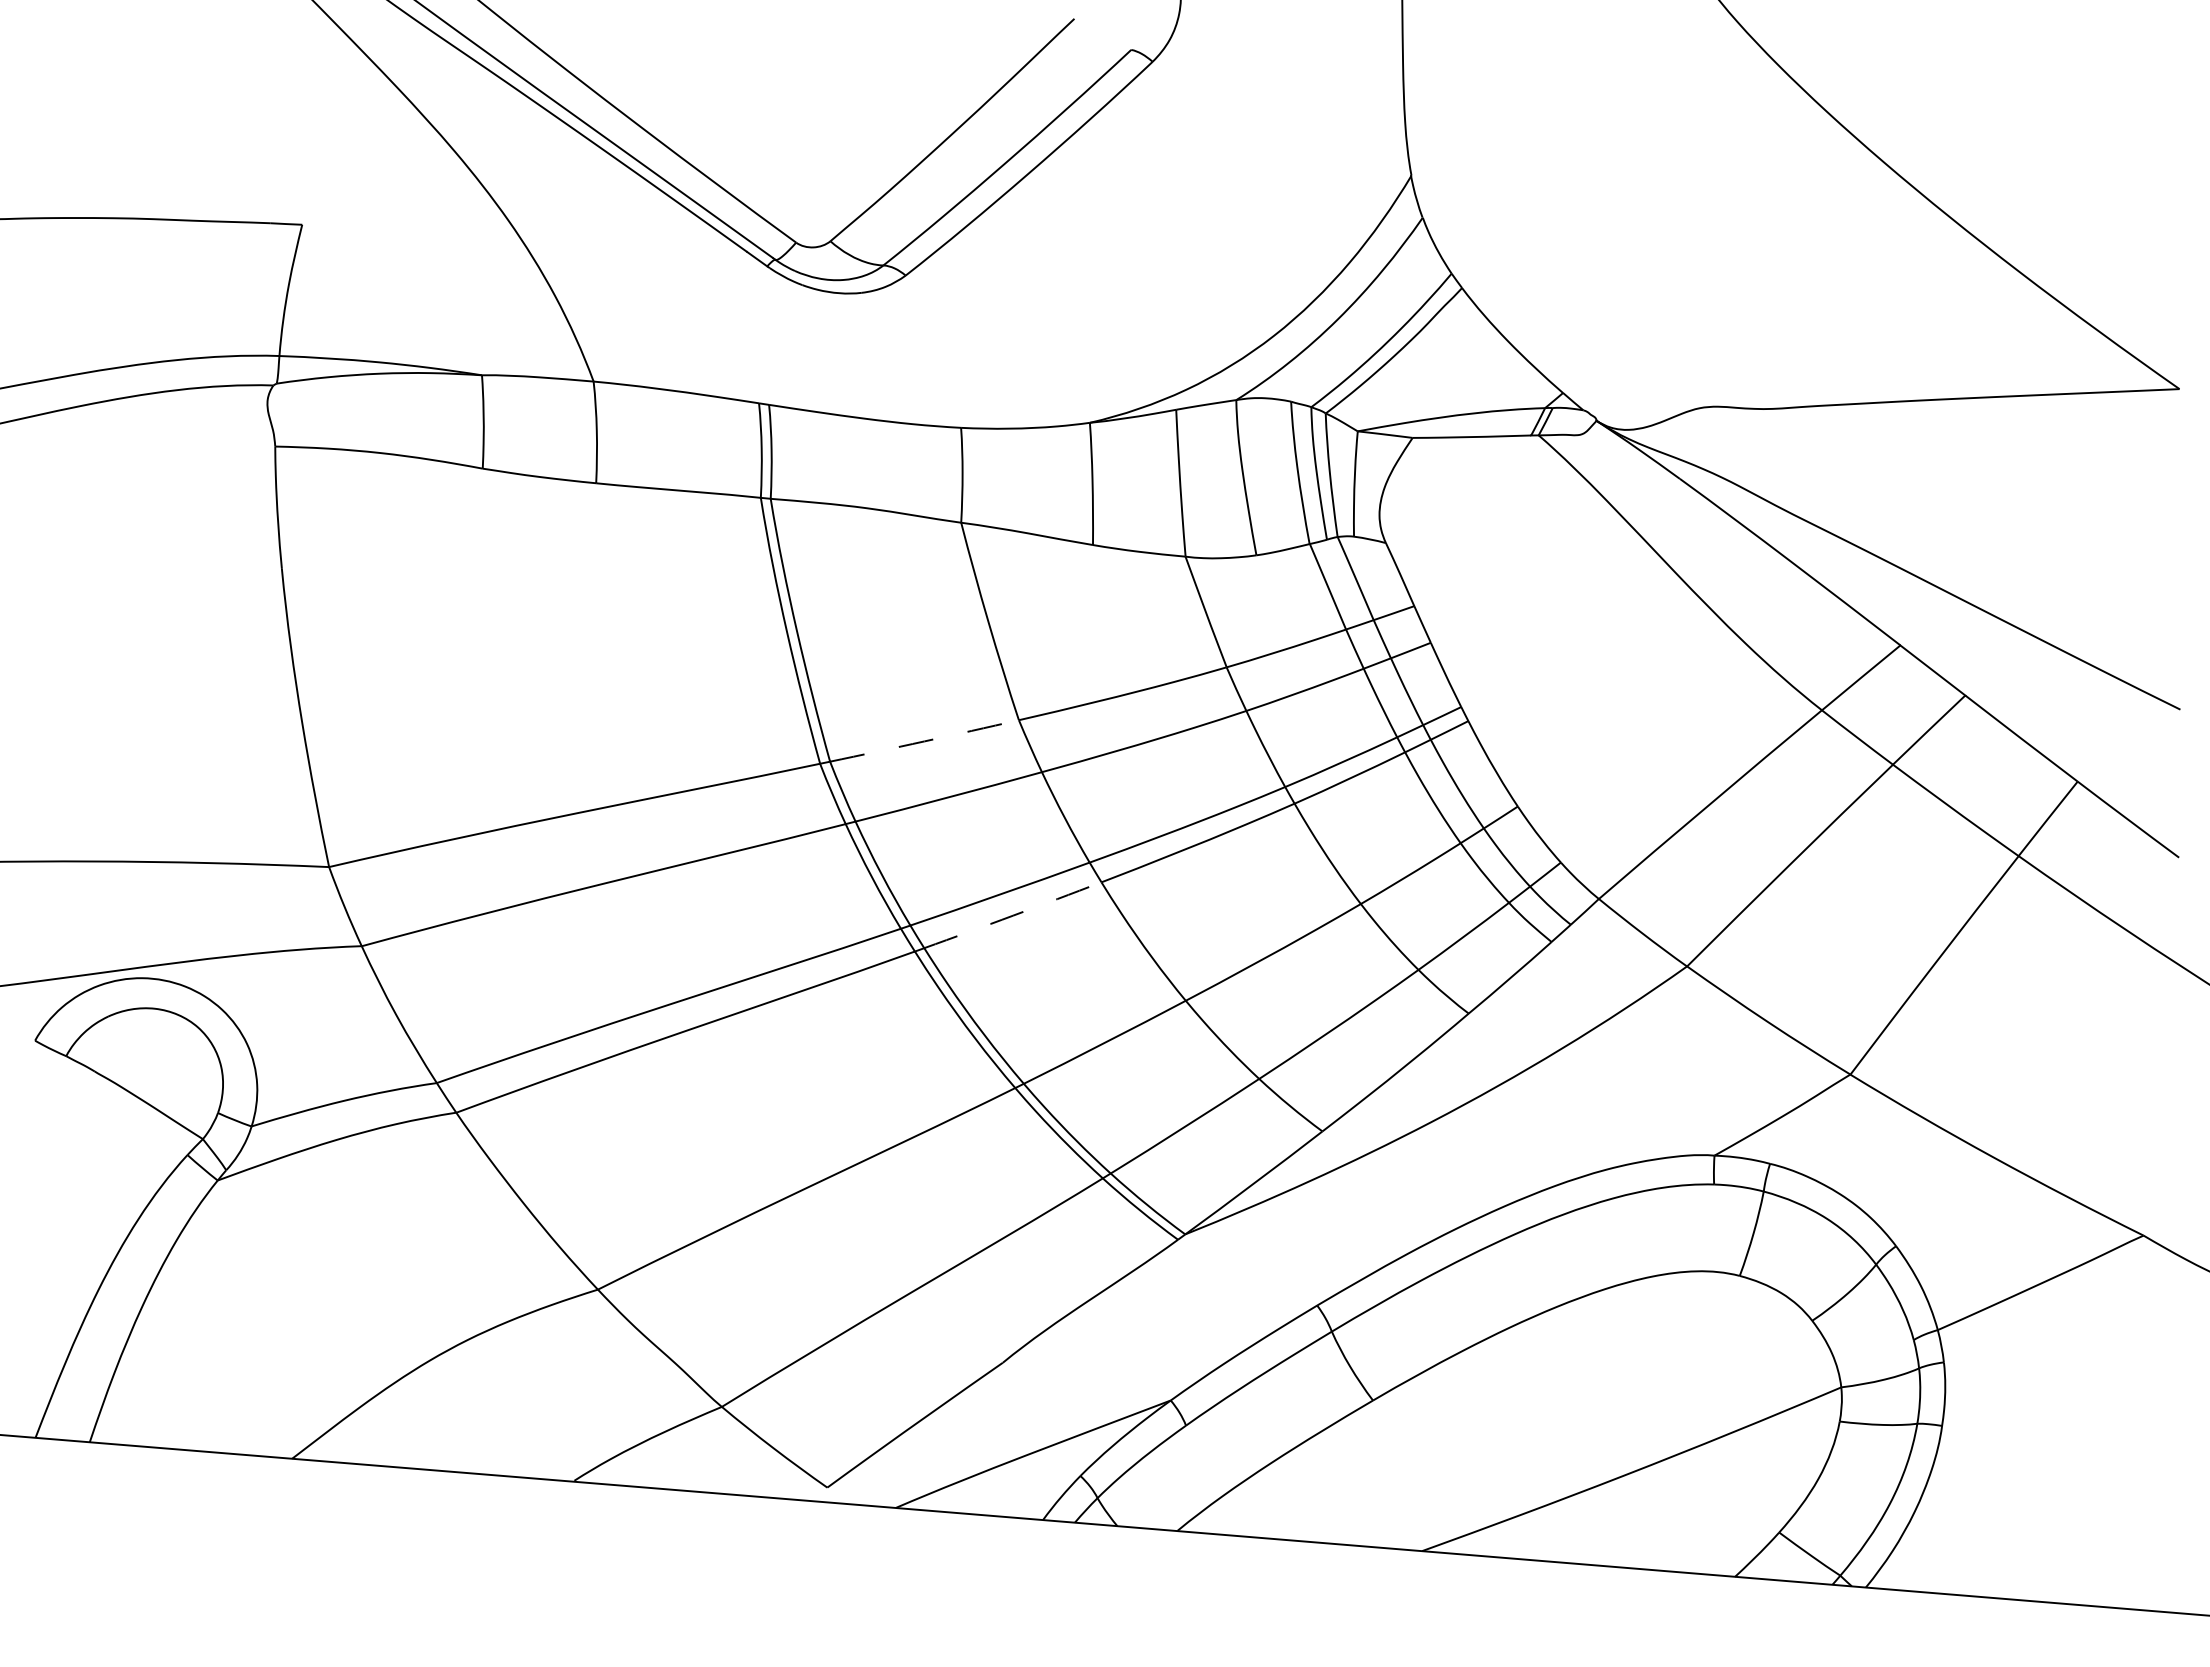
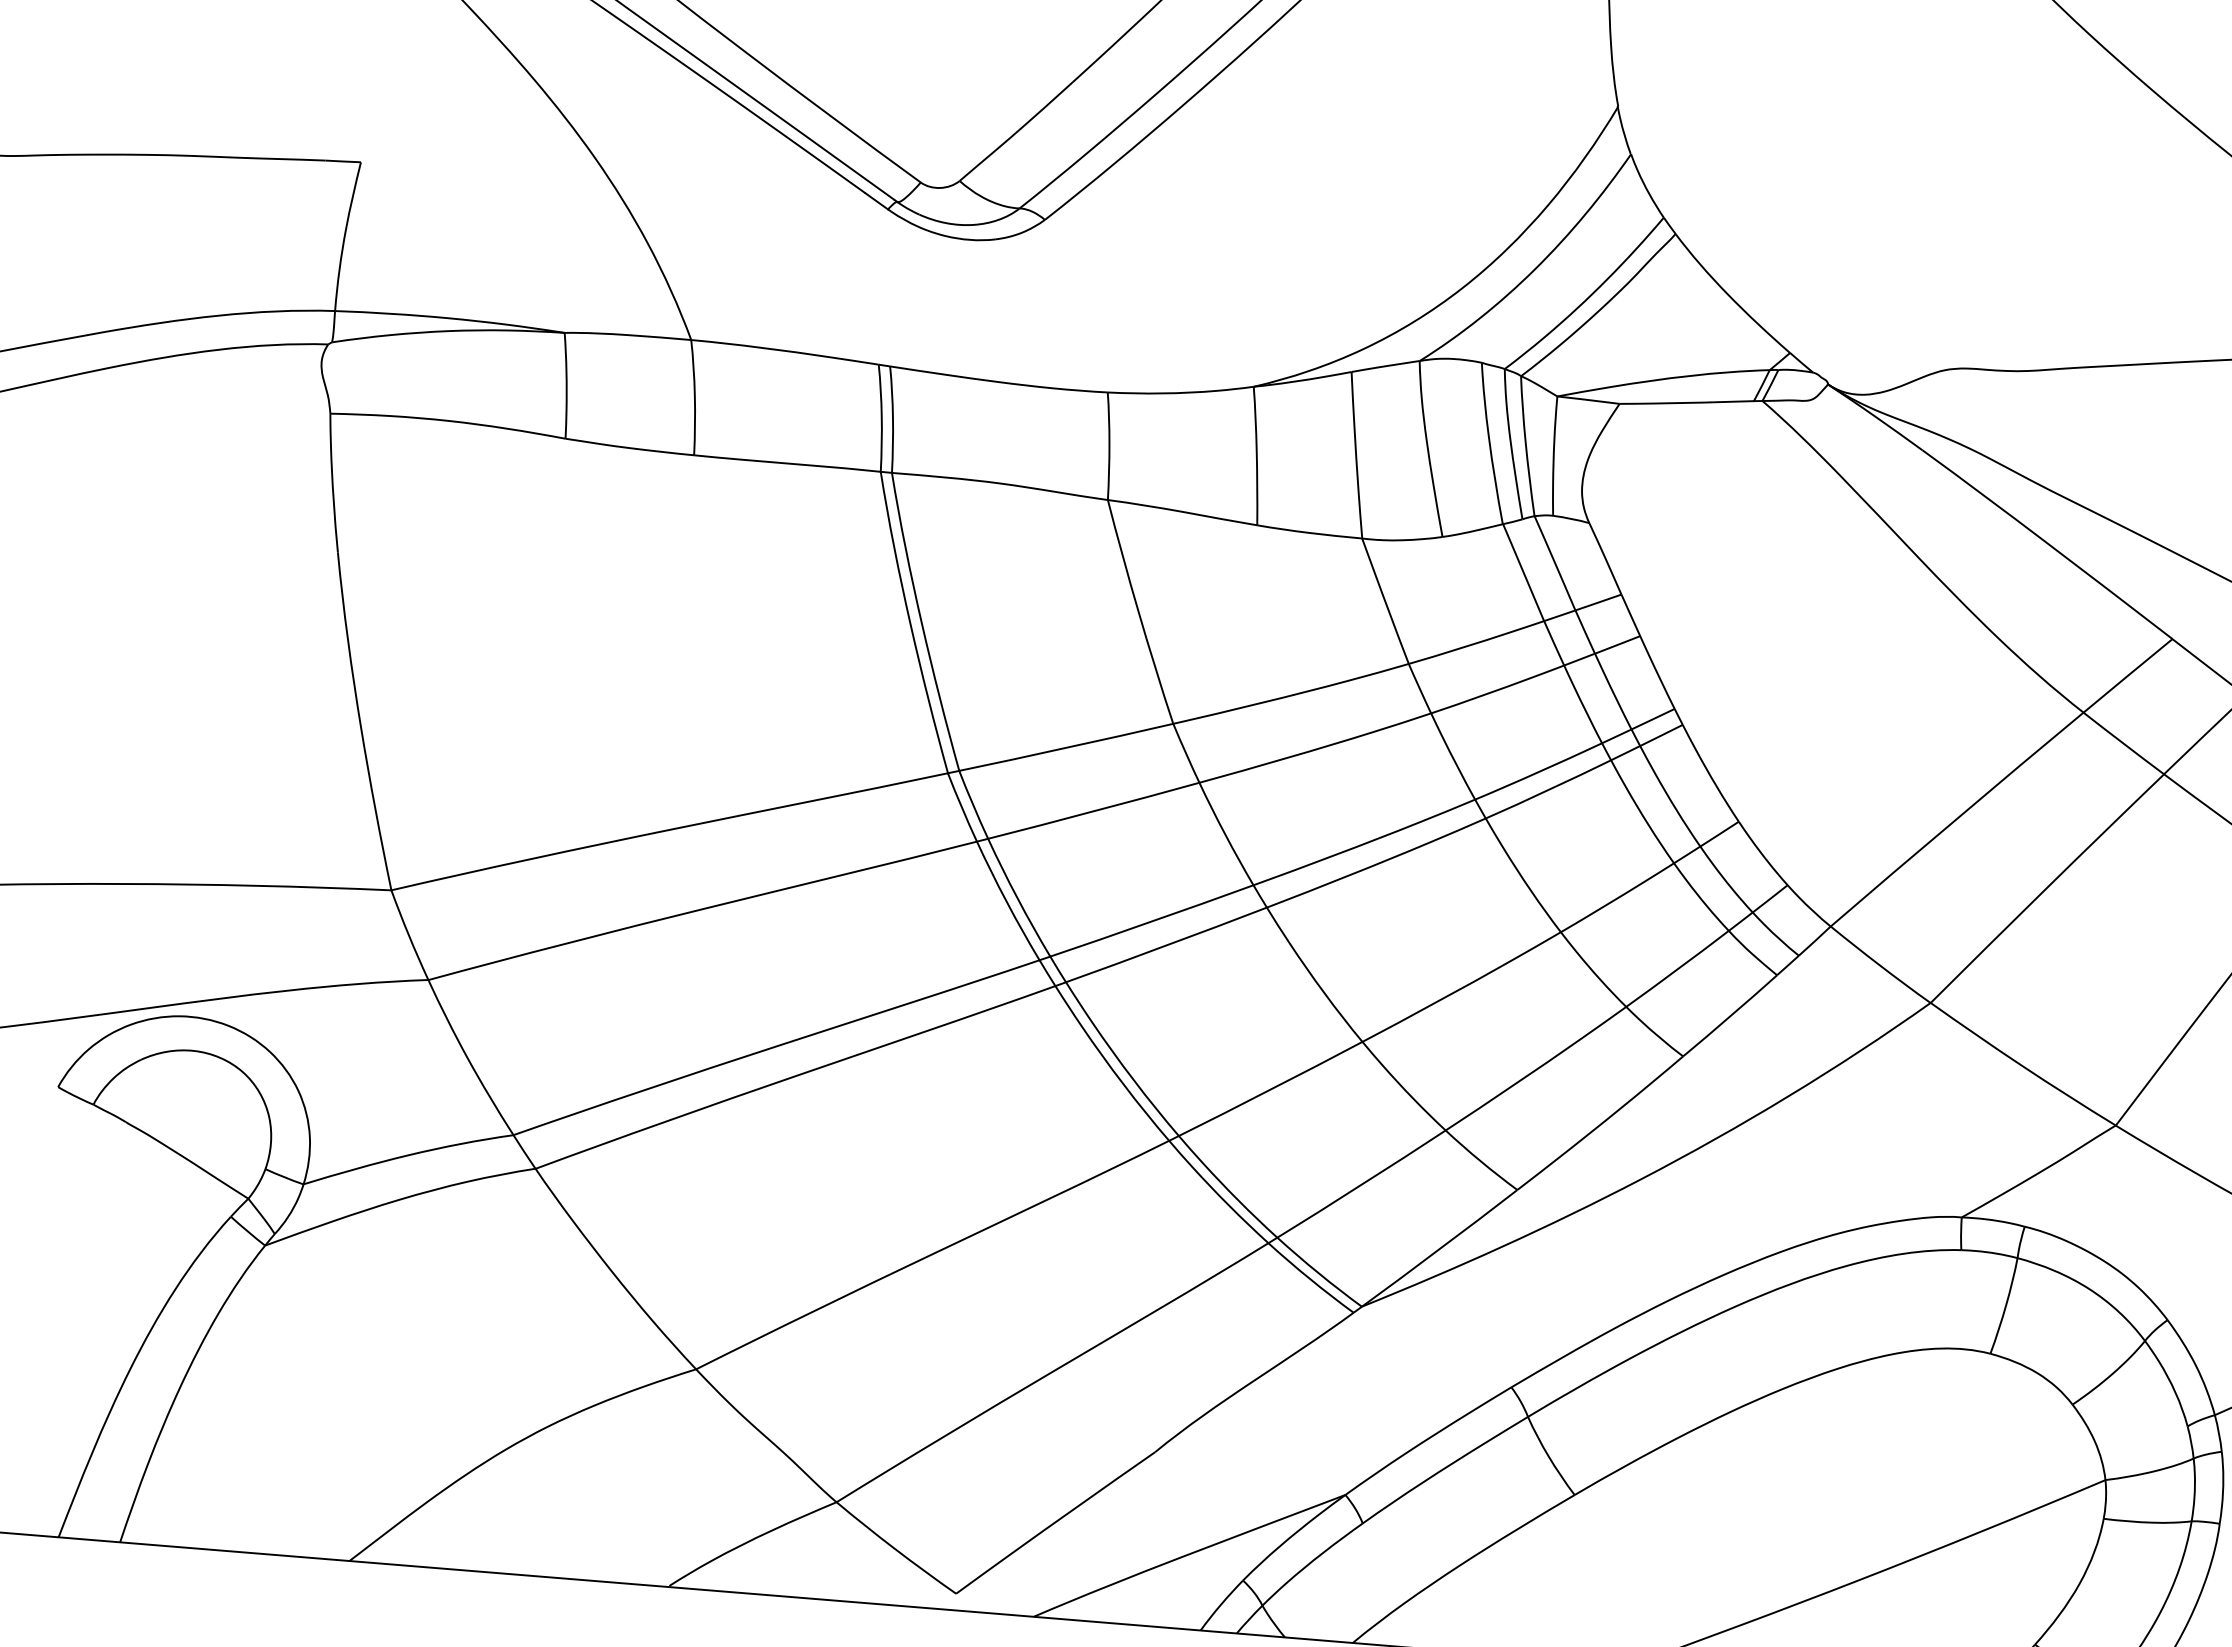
arc: (924, 741) -> (1066, 747), dashed -> solid
arc: (1013, 915) -> (1167, 945), dashed -> solid

